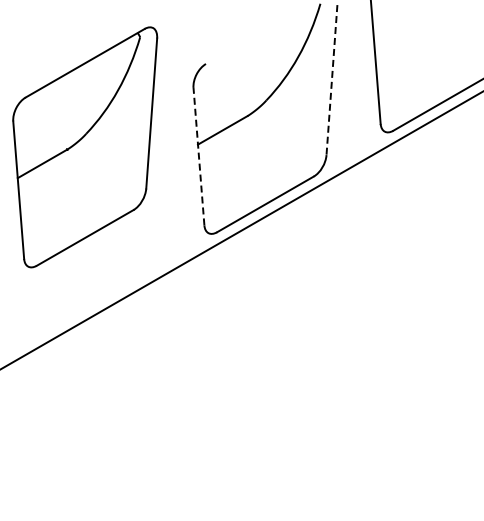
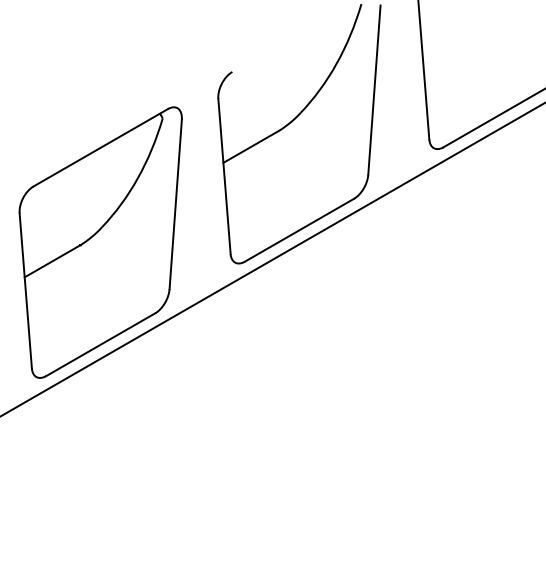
line: (331, 80) -> (373, 90), dashed -> solid
part: (85, 147) -> (101, 242), moved
line: (198, 156) -> (223, 176), dashed -> solid

